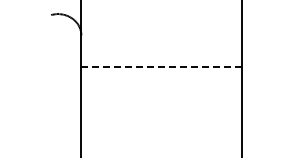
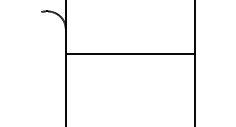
line: (161, 66) -> (130, 53), dashed -> solid

